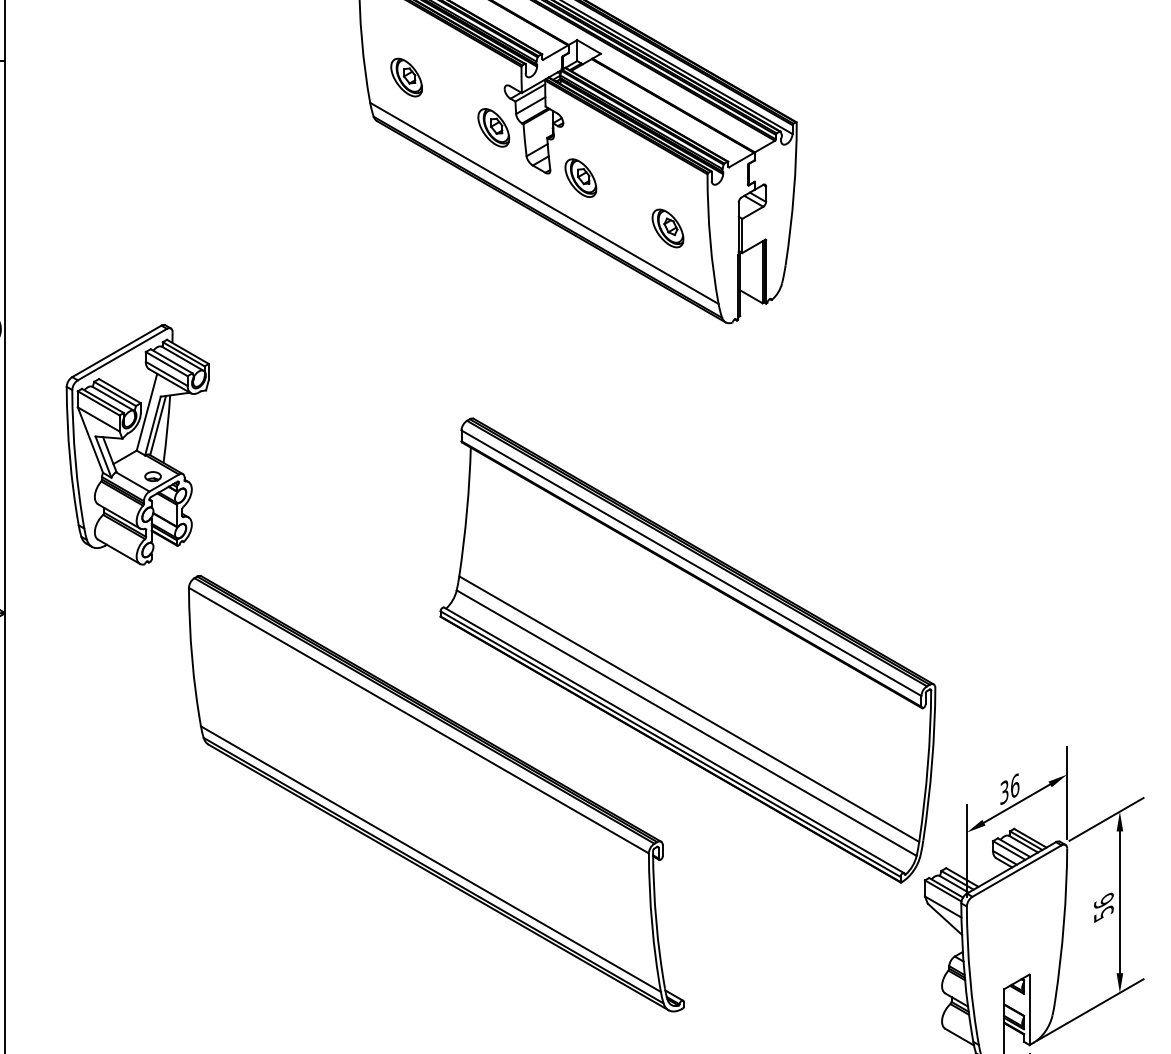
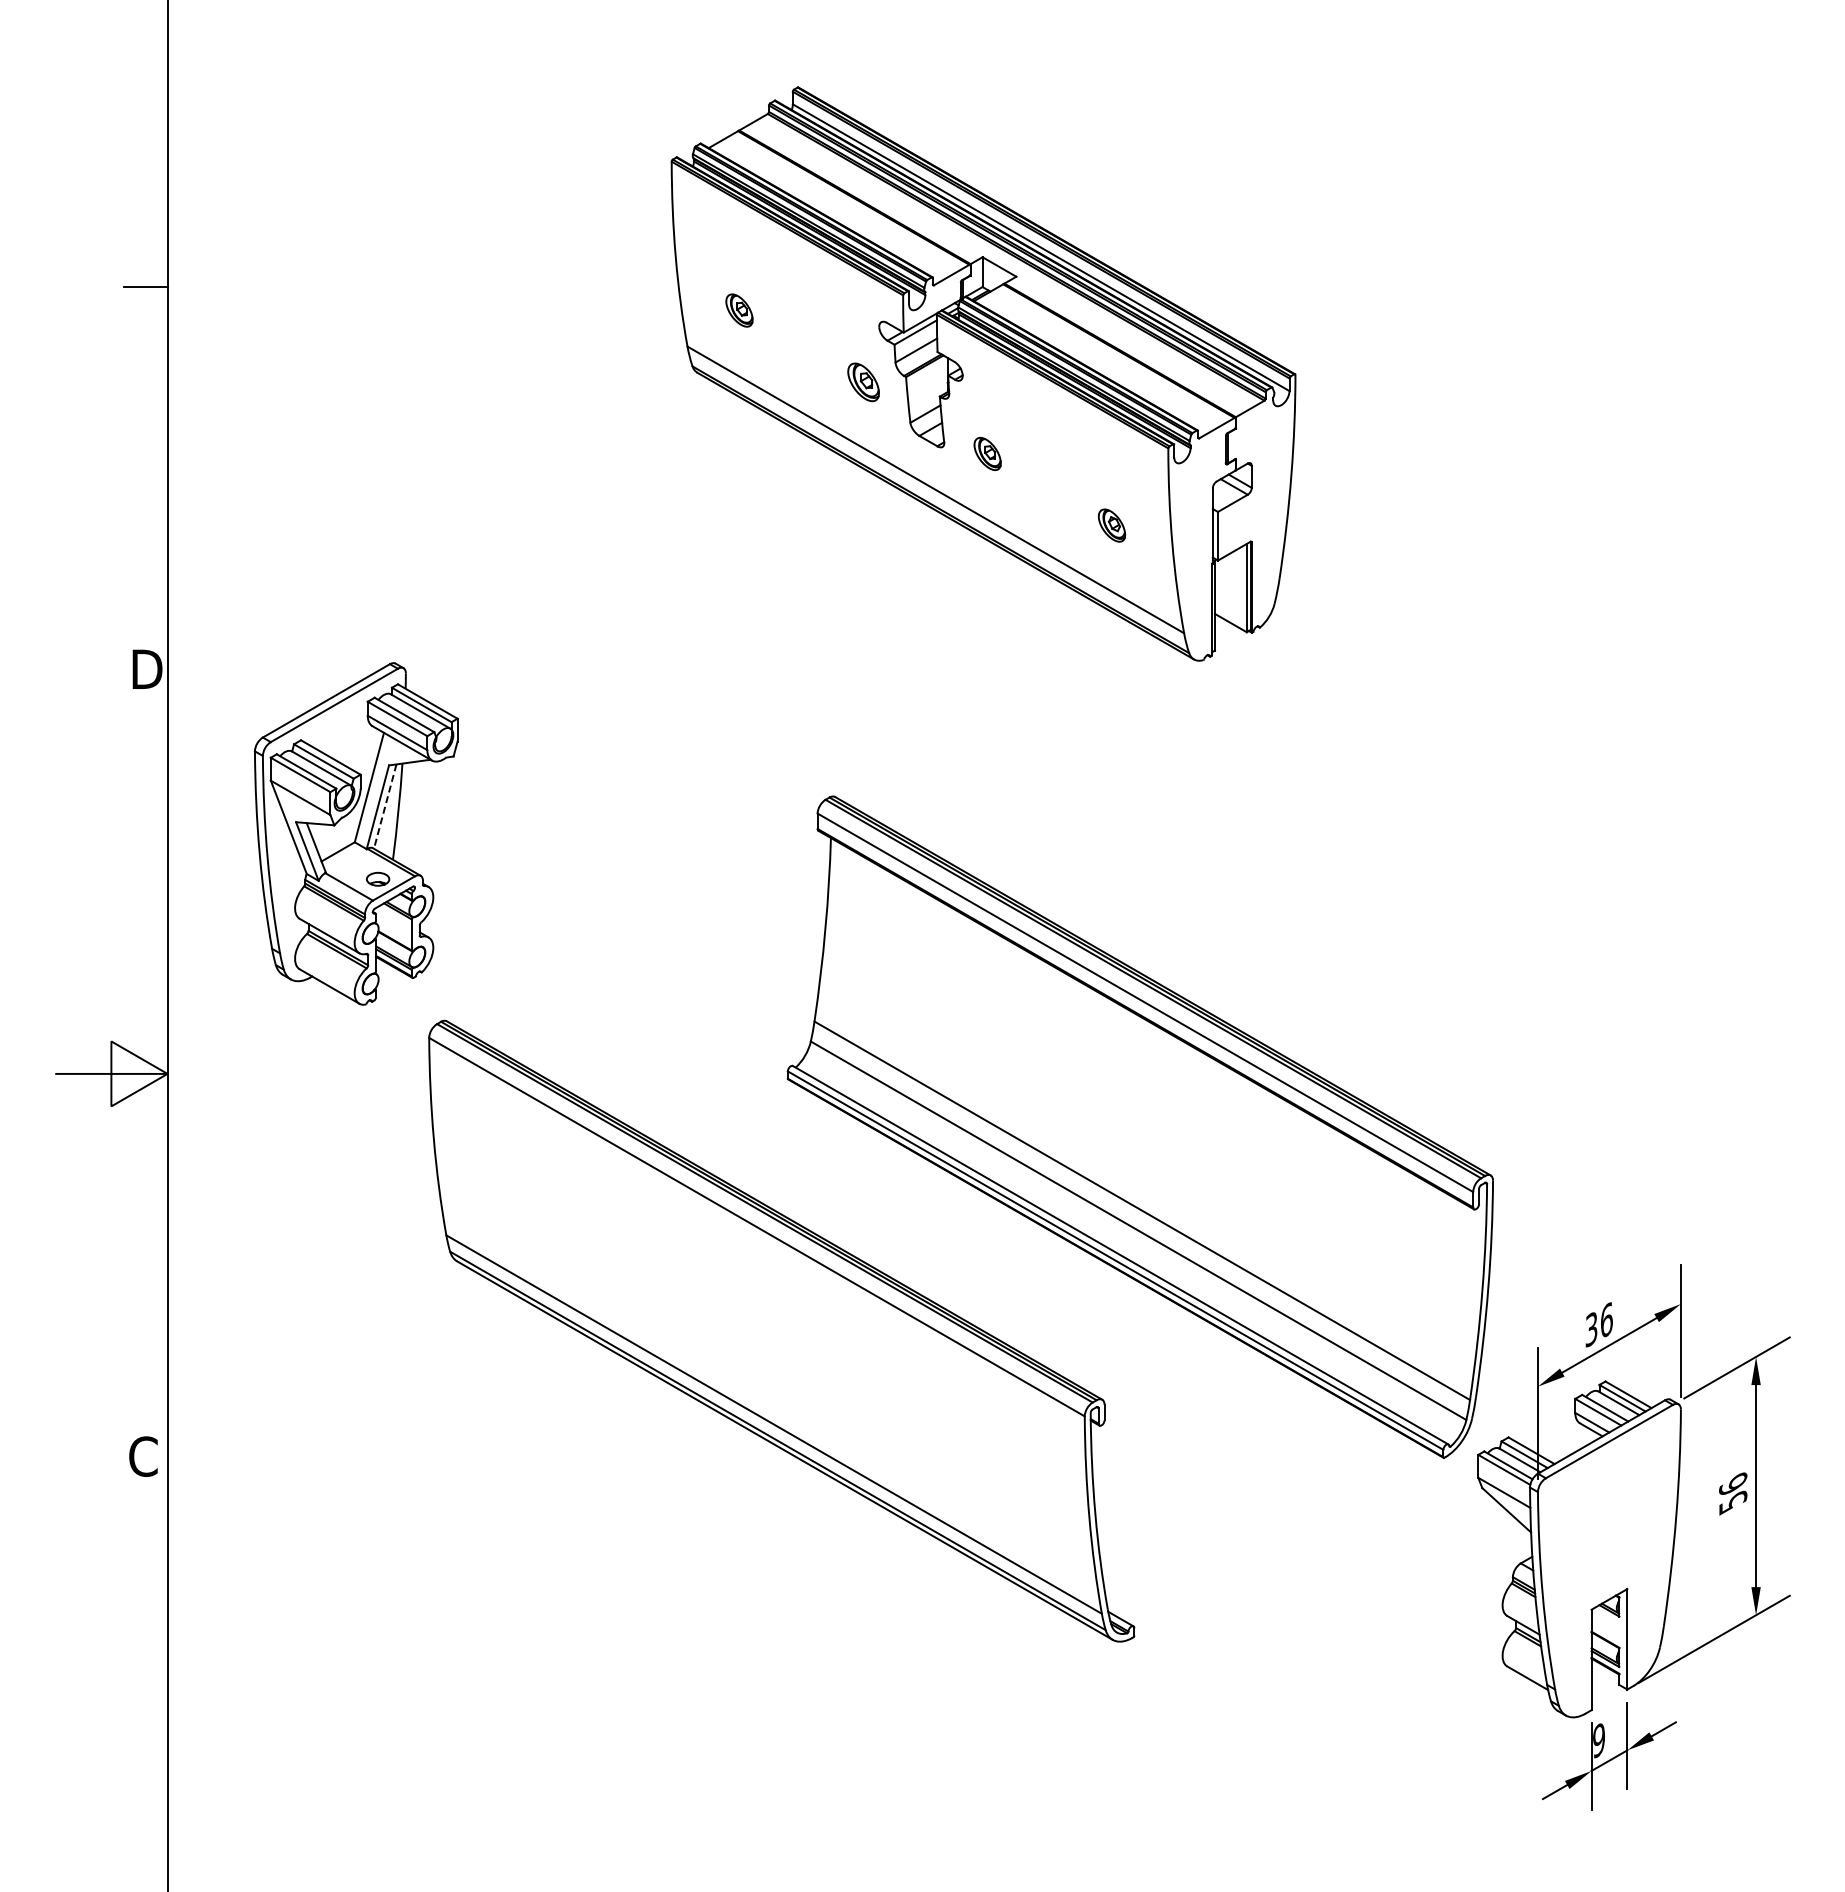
part: (406, 77) -> (739, 310), size x0.6
part: (493, 128) -> (863, 382), size x0.7
part: (580, 177) -> (987, 453), size x0.6
part: (667, 228) -> (1111, 525), size x0.6
line: (158, 425) -> (385, 806), solid -> dashed

